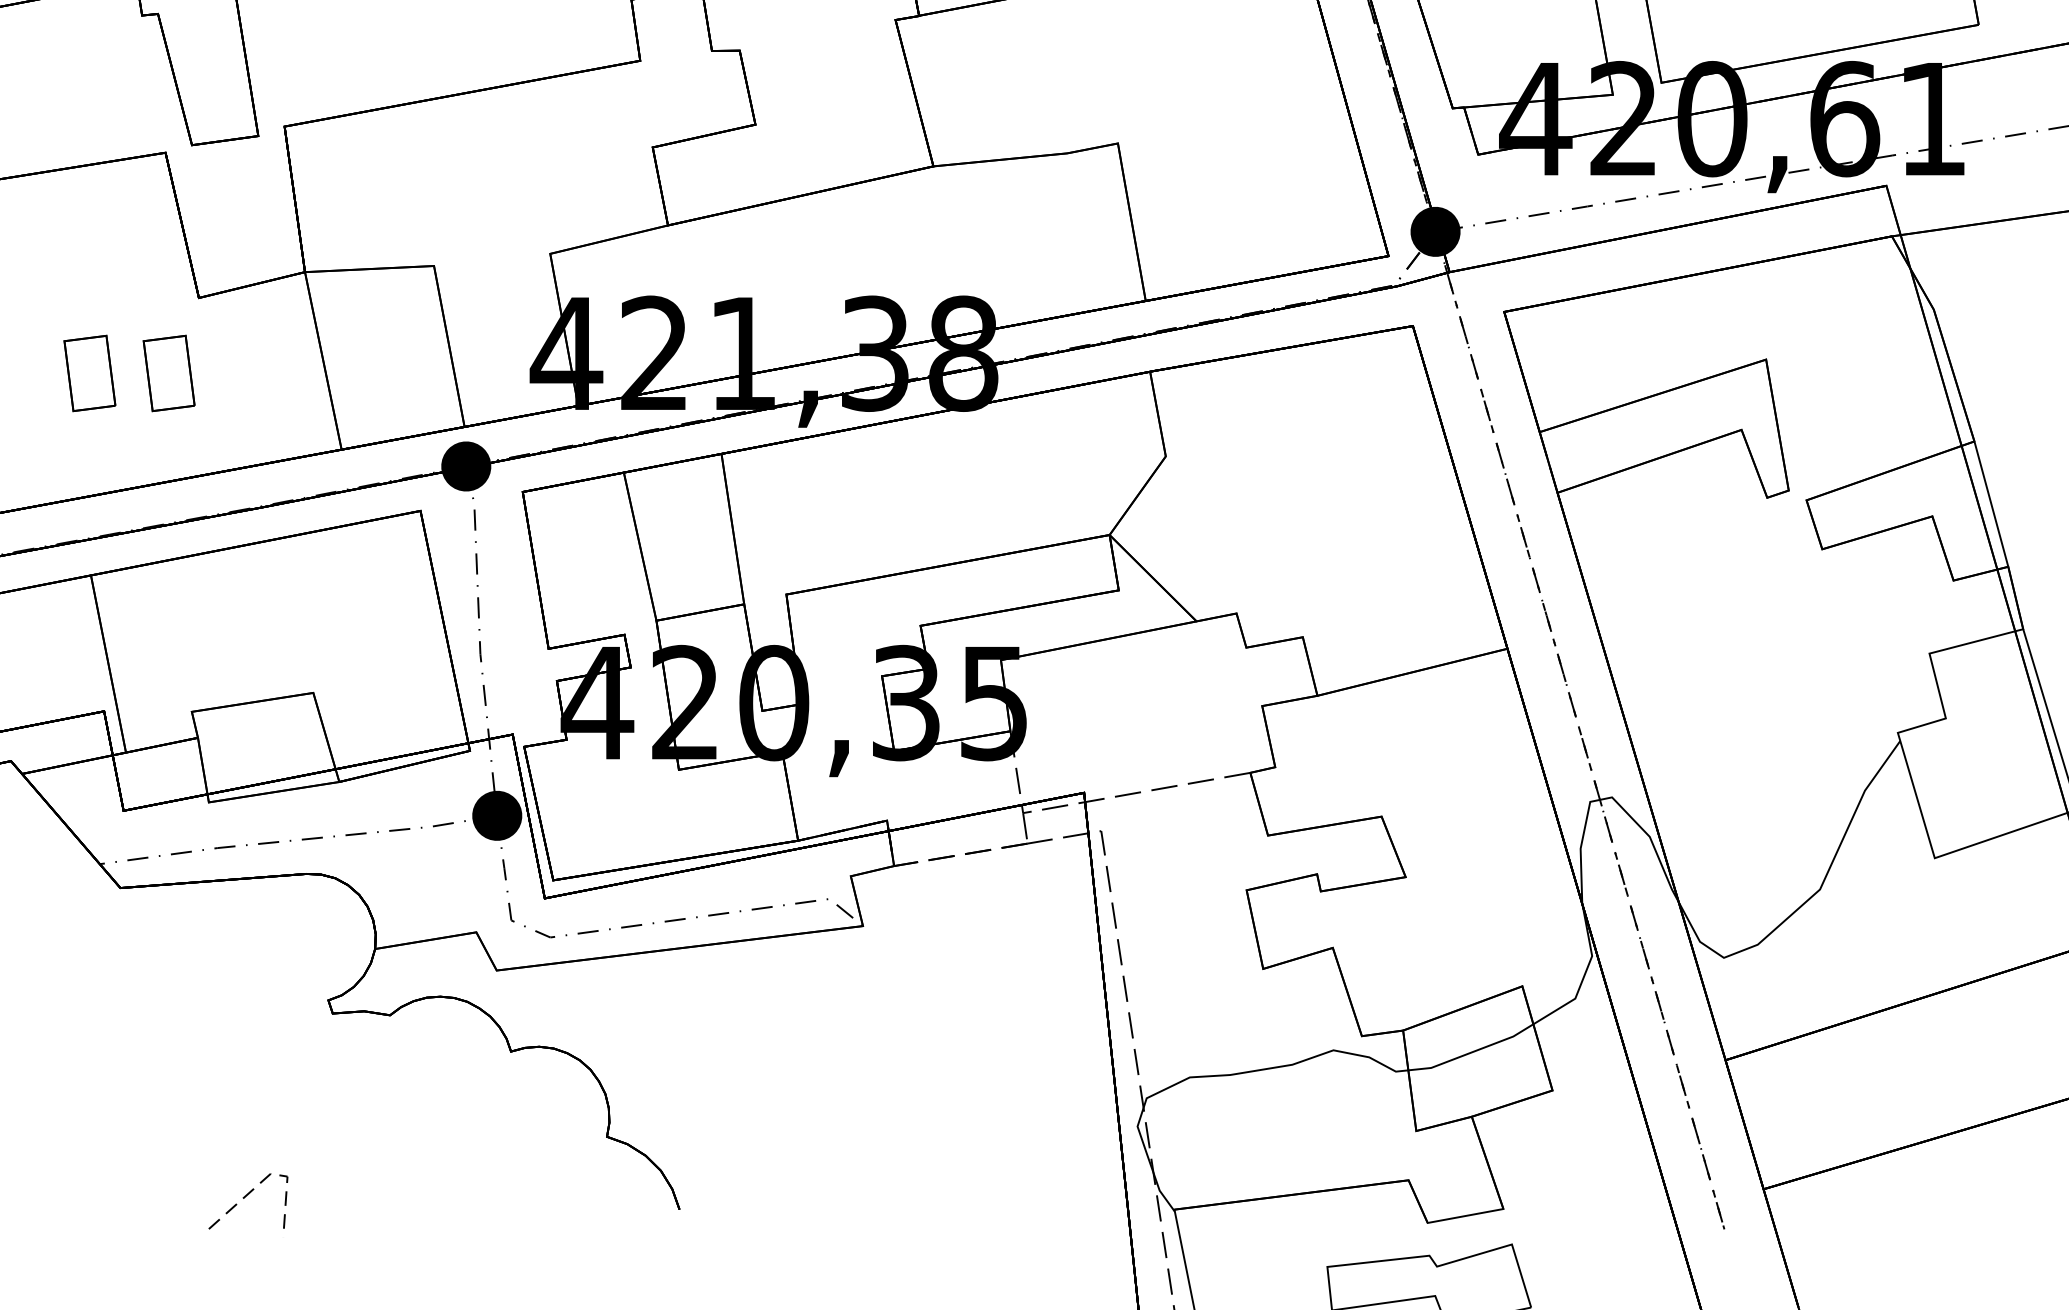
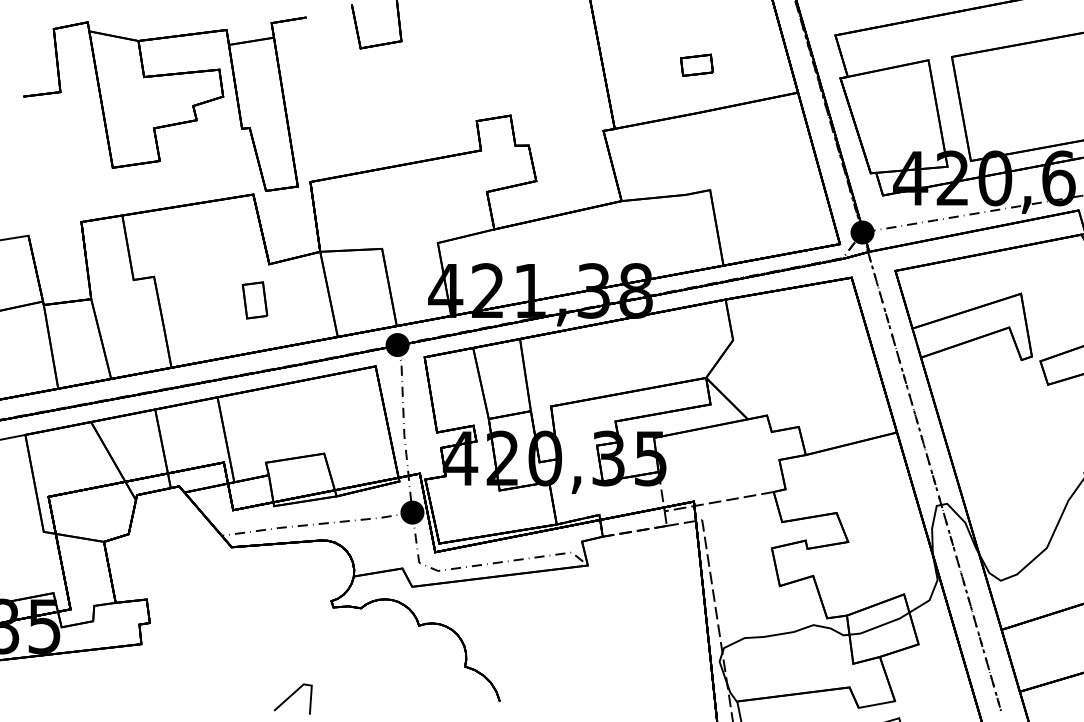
part: (88, 373) -> (216, 300), removed
line: (270, 1174) -> (303, 684), dashed -> solid

